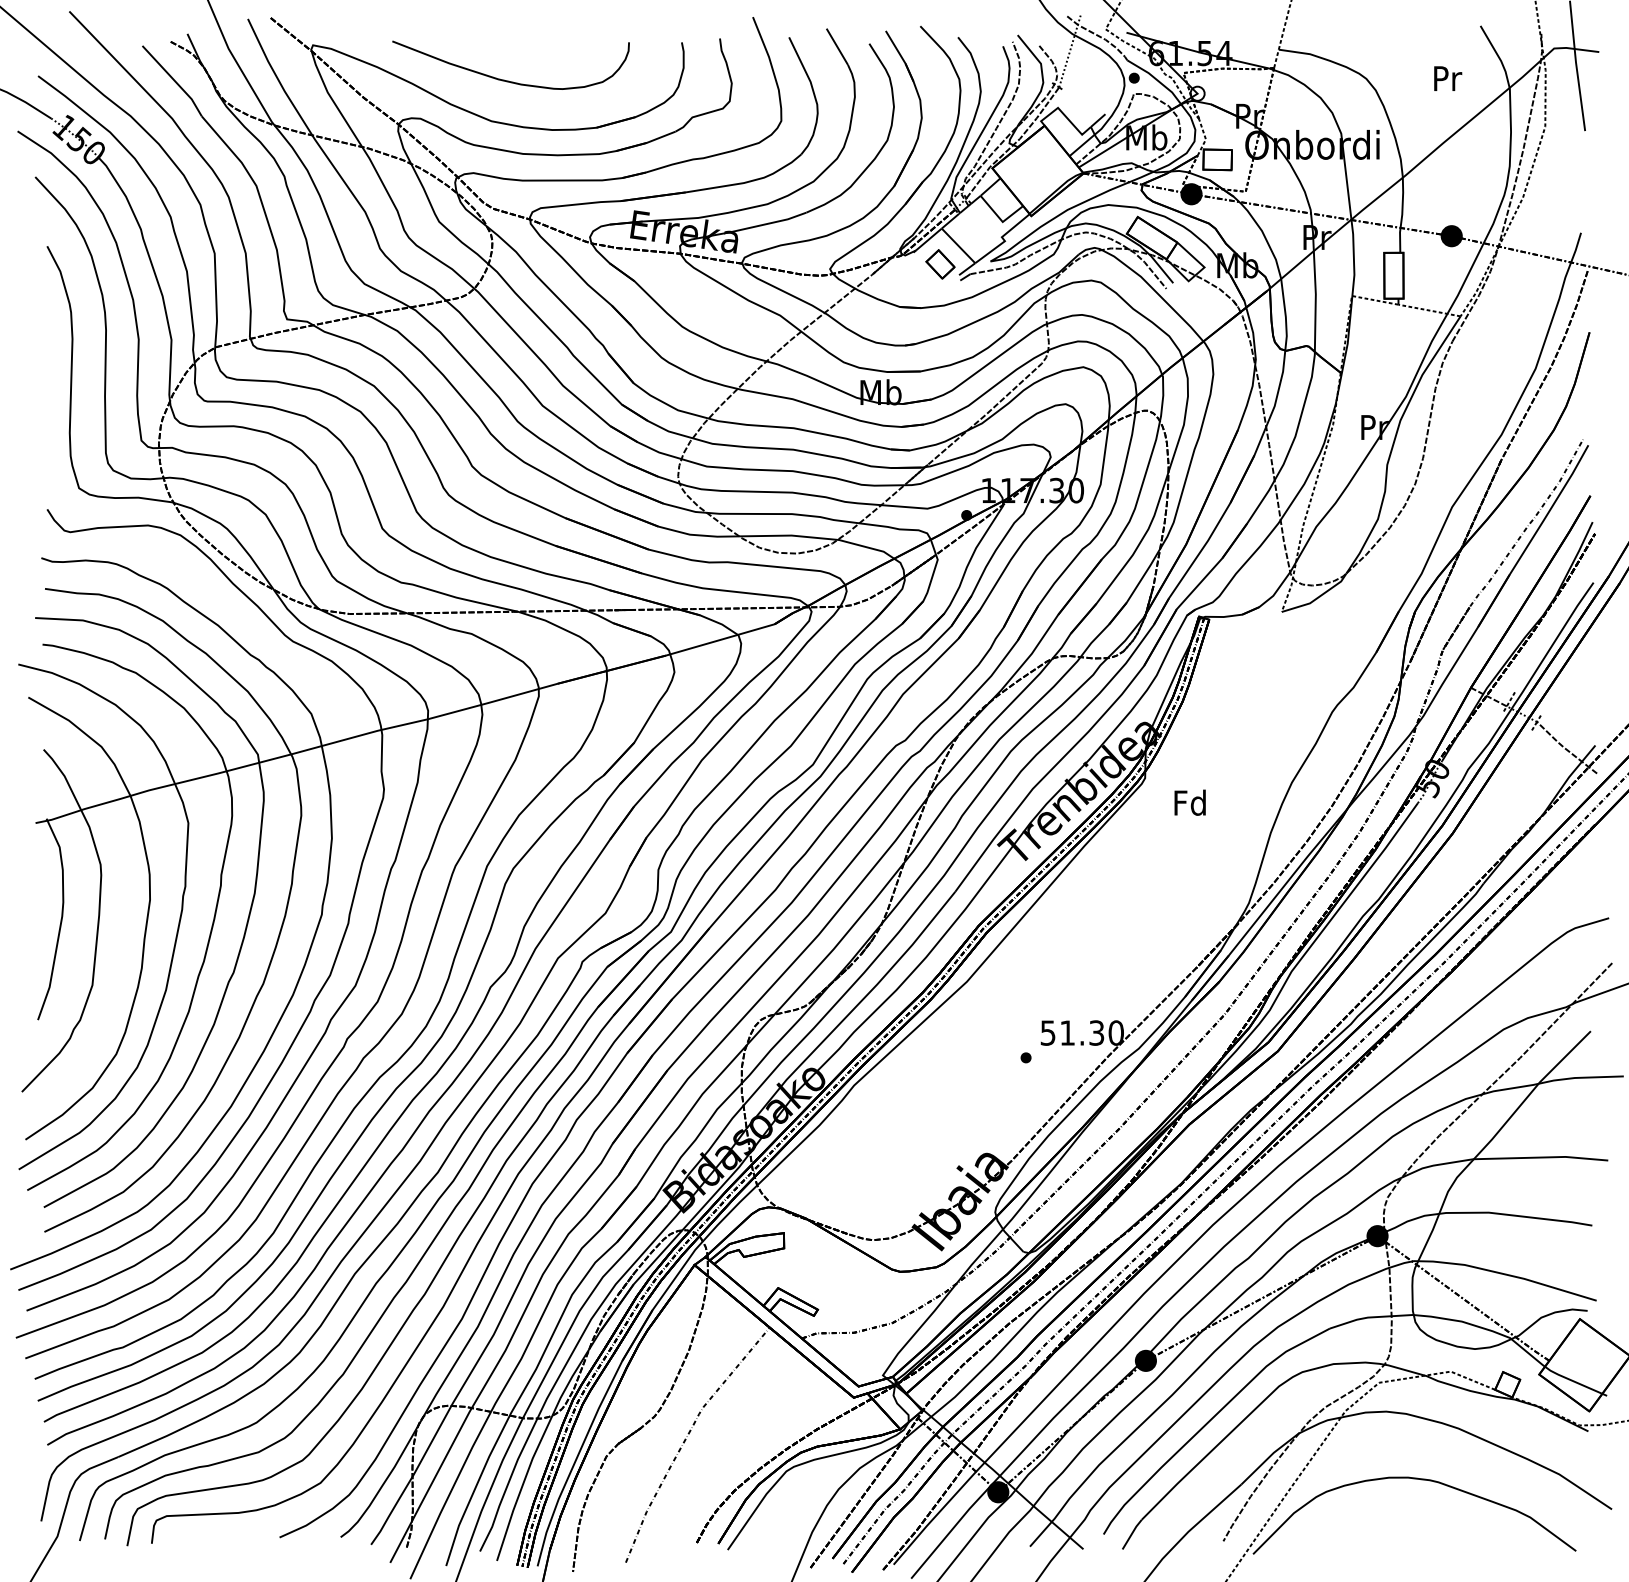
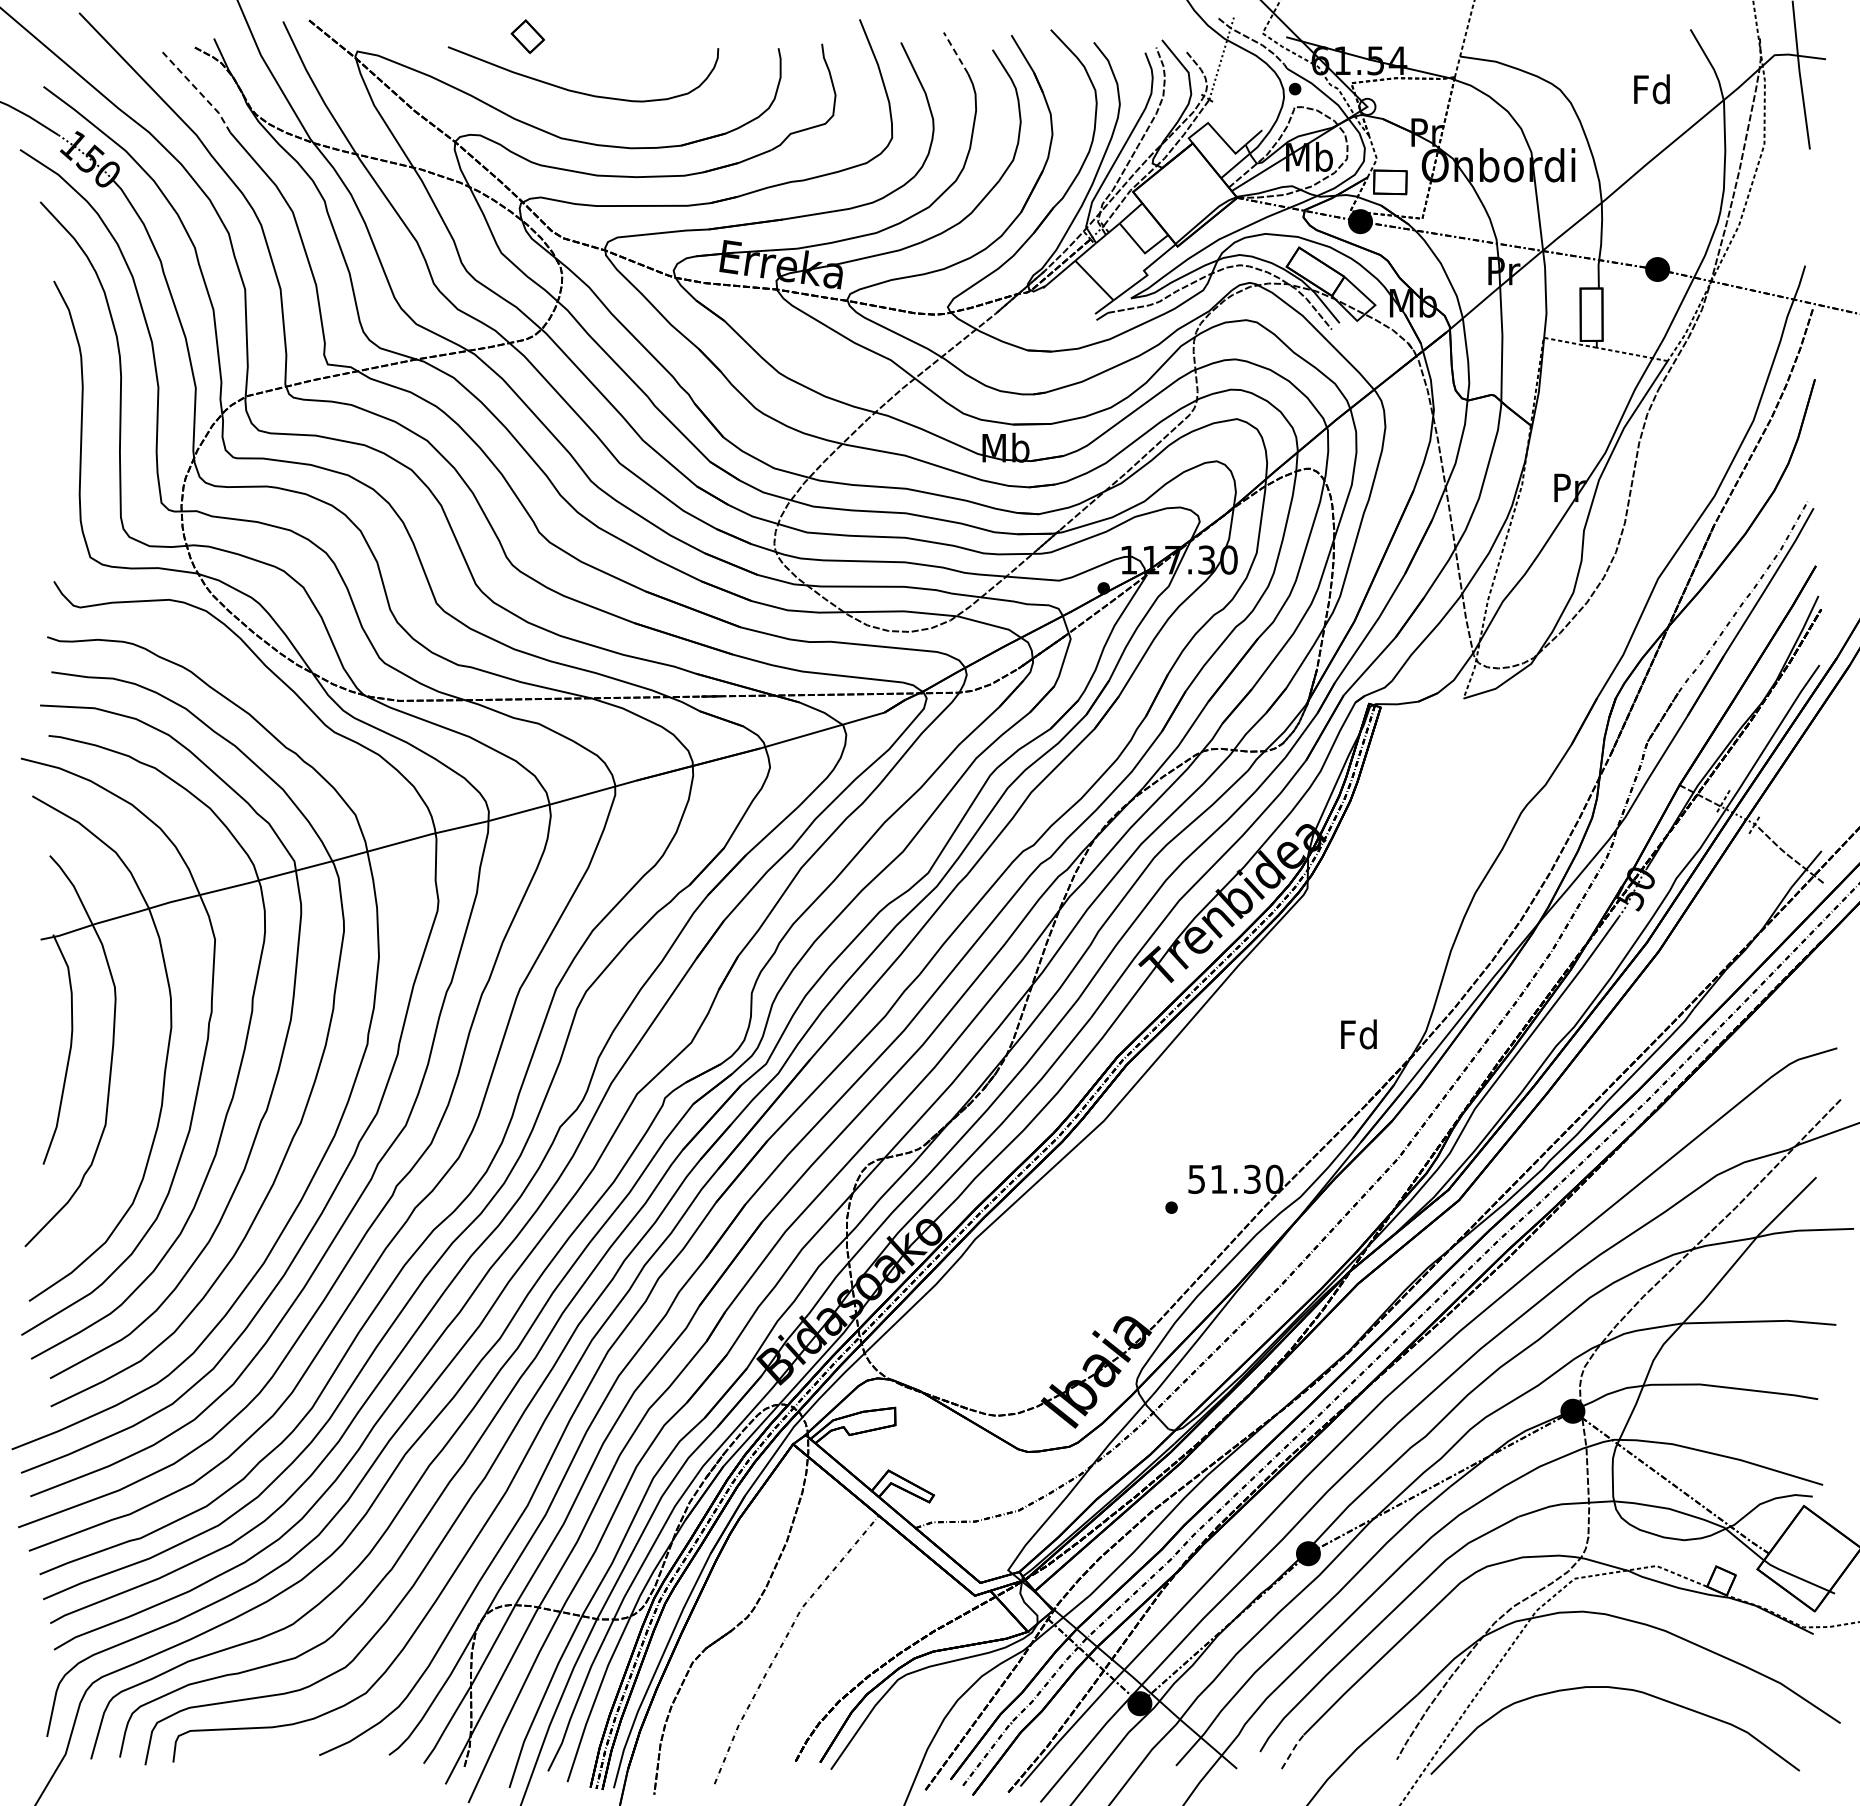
line: (836, 46) -> (955, 52), solid -> dashed
text: (1446, 78) -> (1651, 89), Pr -> Fd
line: (173, 80) -> (198, 91), solid -> dashed
part: (940, 264) -> (527, 36), moved
text: (1189, 802) -> (1358, 1034), moved
line: (1131, 1533) -> (1292, 1750), solid -> dashed

